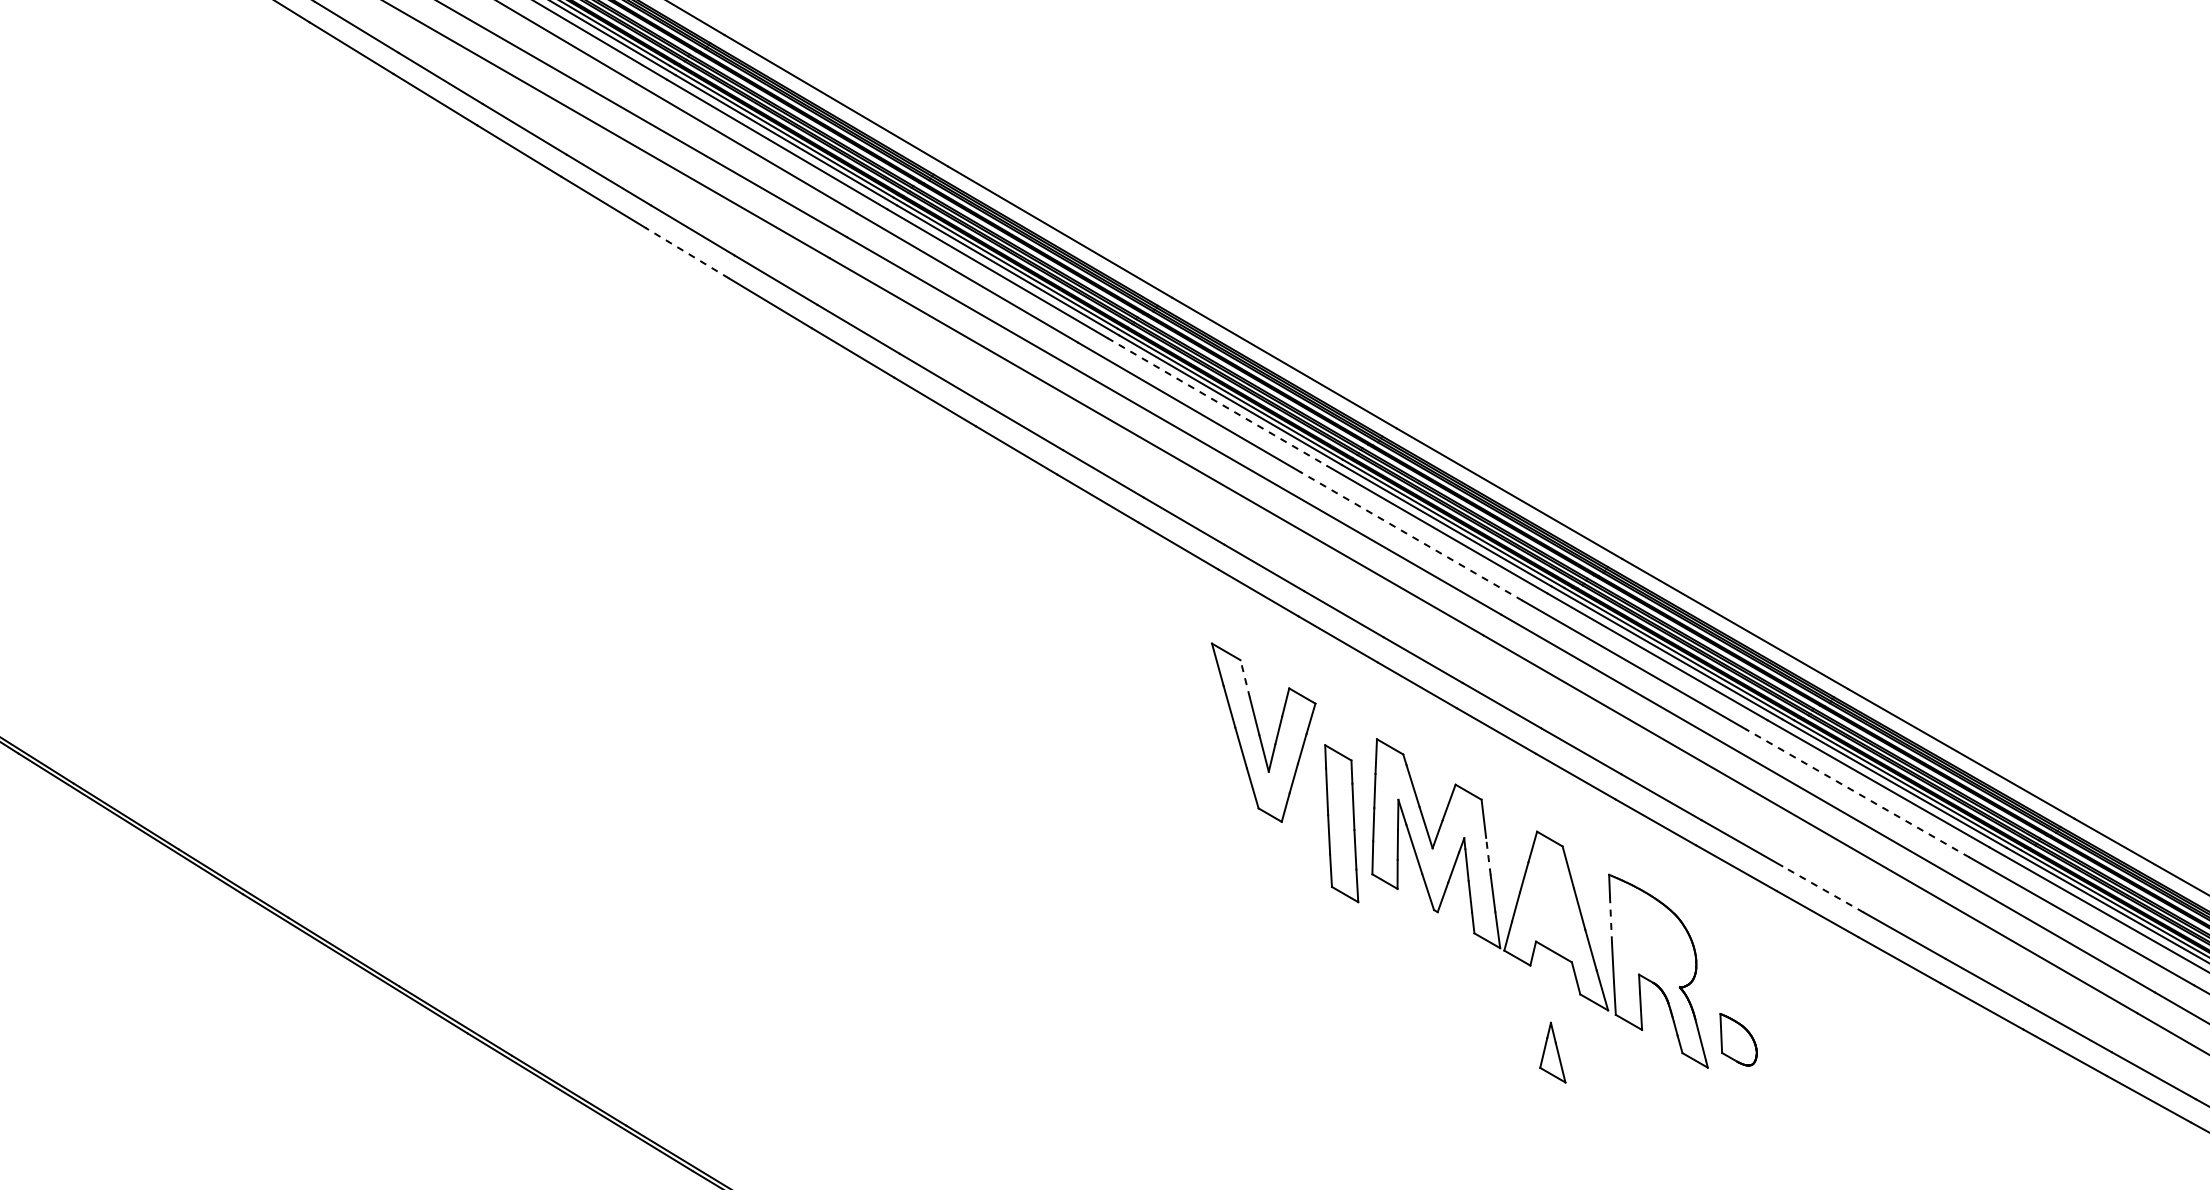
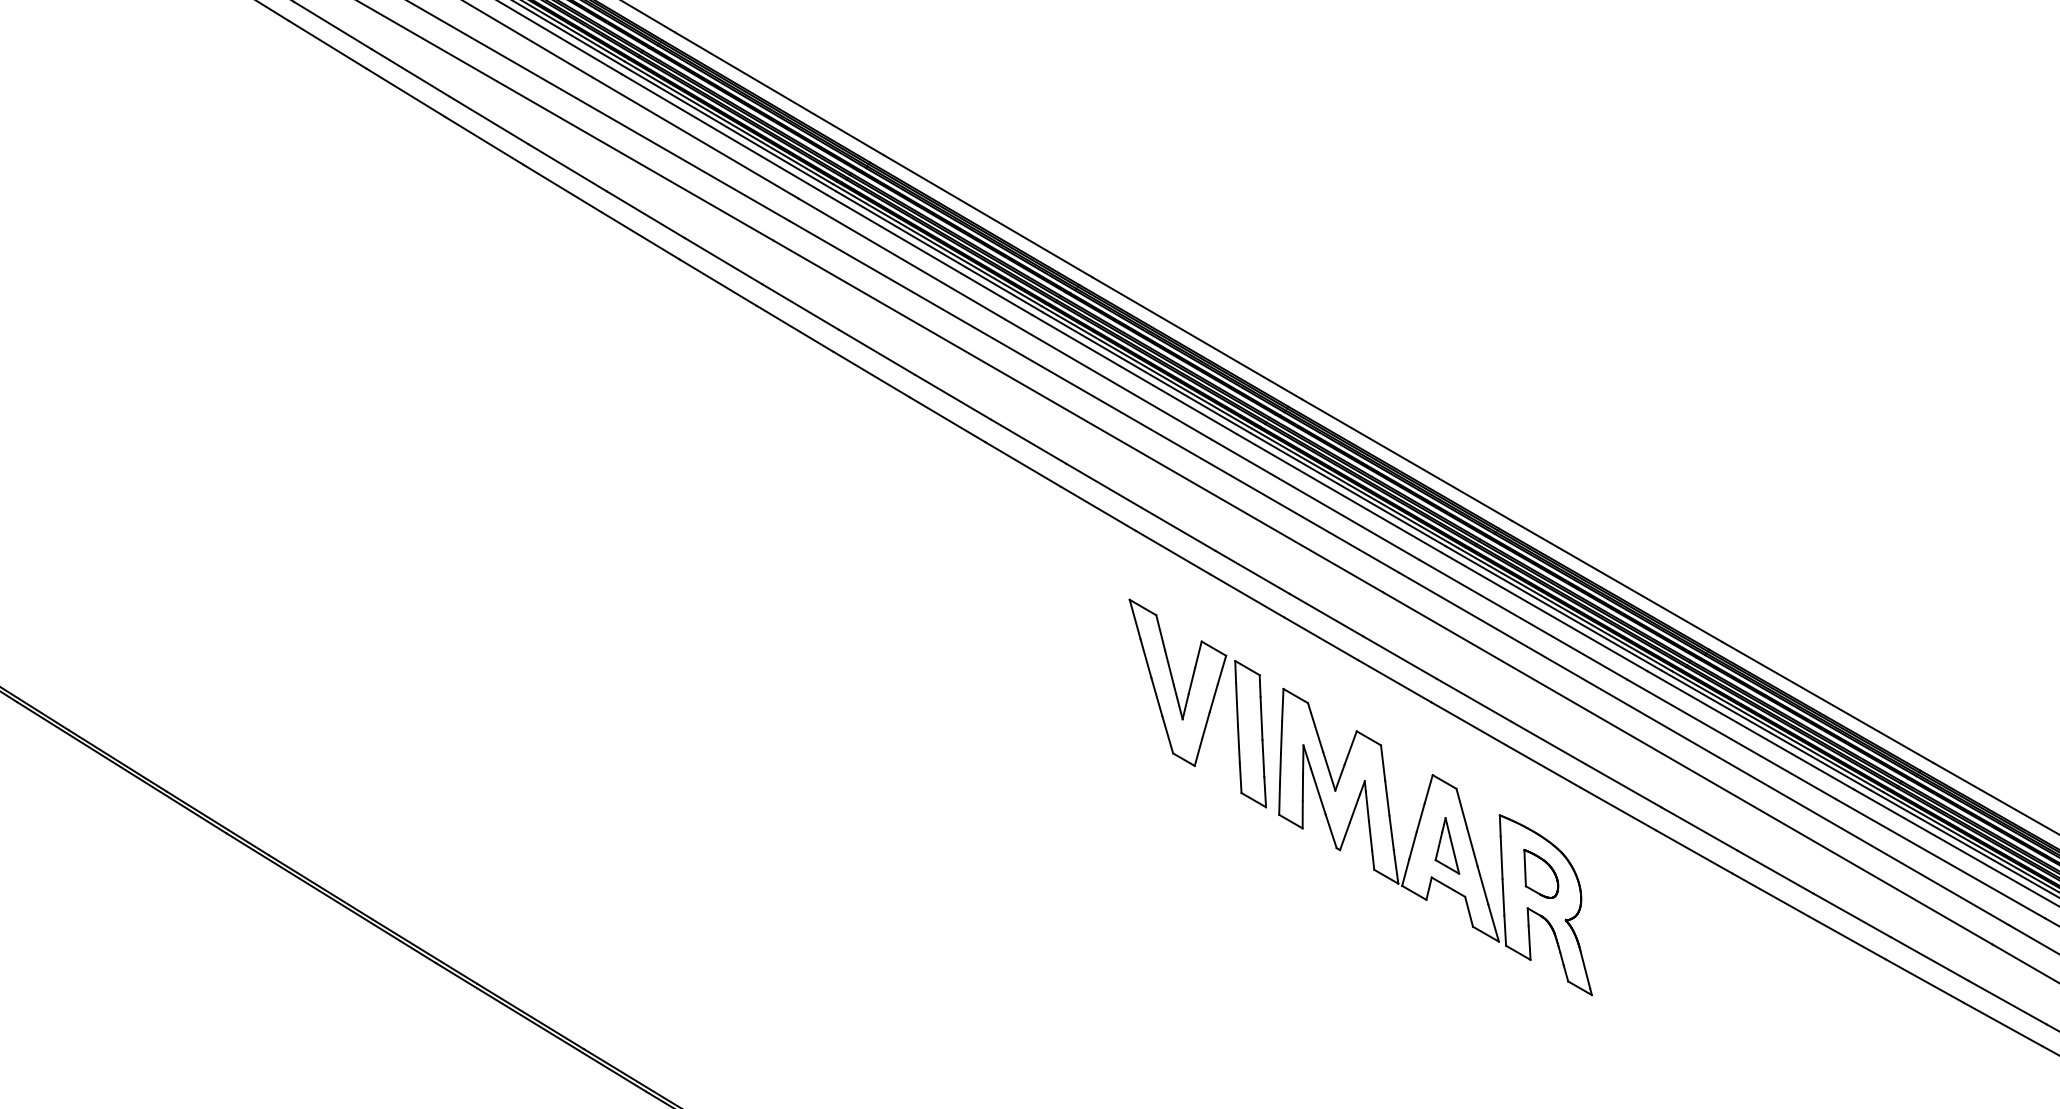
line: (687, 253) -> (640, 236), dashed -> solid
line: (1217, 402) -> (1134, 375), dashed -> solid
line: (1411, 536) -> (1315, 499), dashed -> solid
line: (1245, 678) -> (1160, 632), dashed -> solid
line: (1857, 793) -> (1731, 739), dashed -> solid
part: (1341, 823) -> (1250, 733), moved
line: (1488, 856) -> (1387, 798), dashed -> solid
line: (1823, 889) -> (1699, 828), dashed -> solid
line: (1611, 920) -> (1502, 857), dashed -> solid
part: (1738, 1039) -> (1541, 873), moved
part: (1552, 1052) -> (1447, 845), moved

